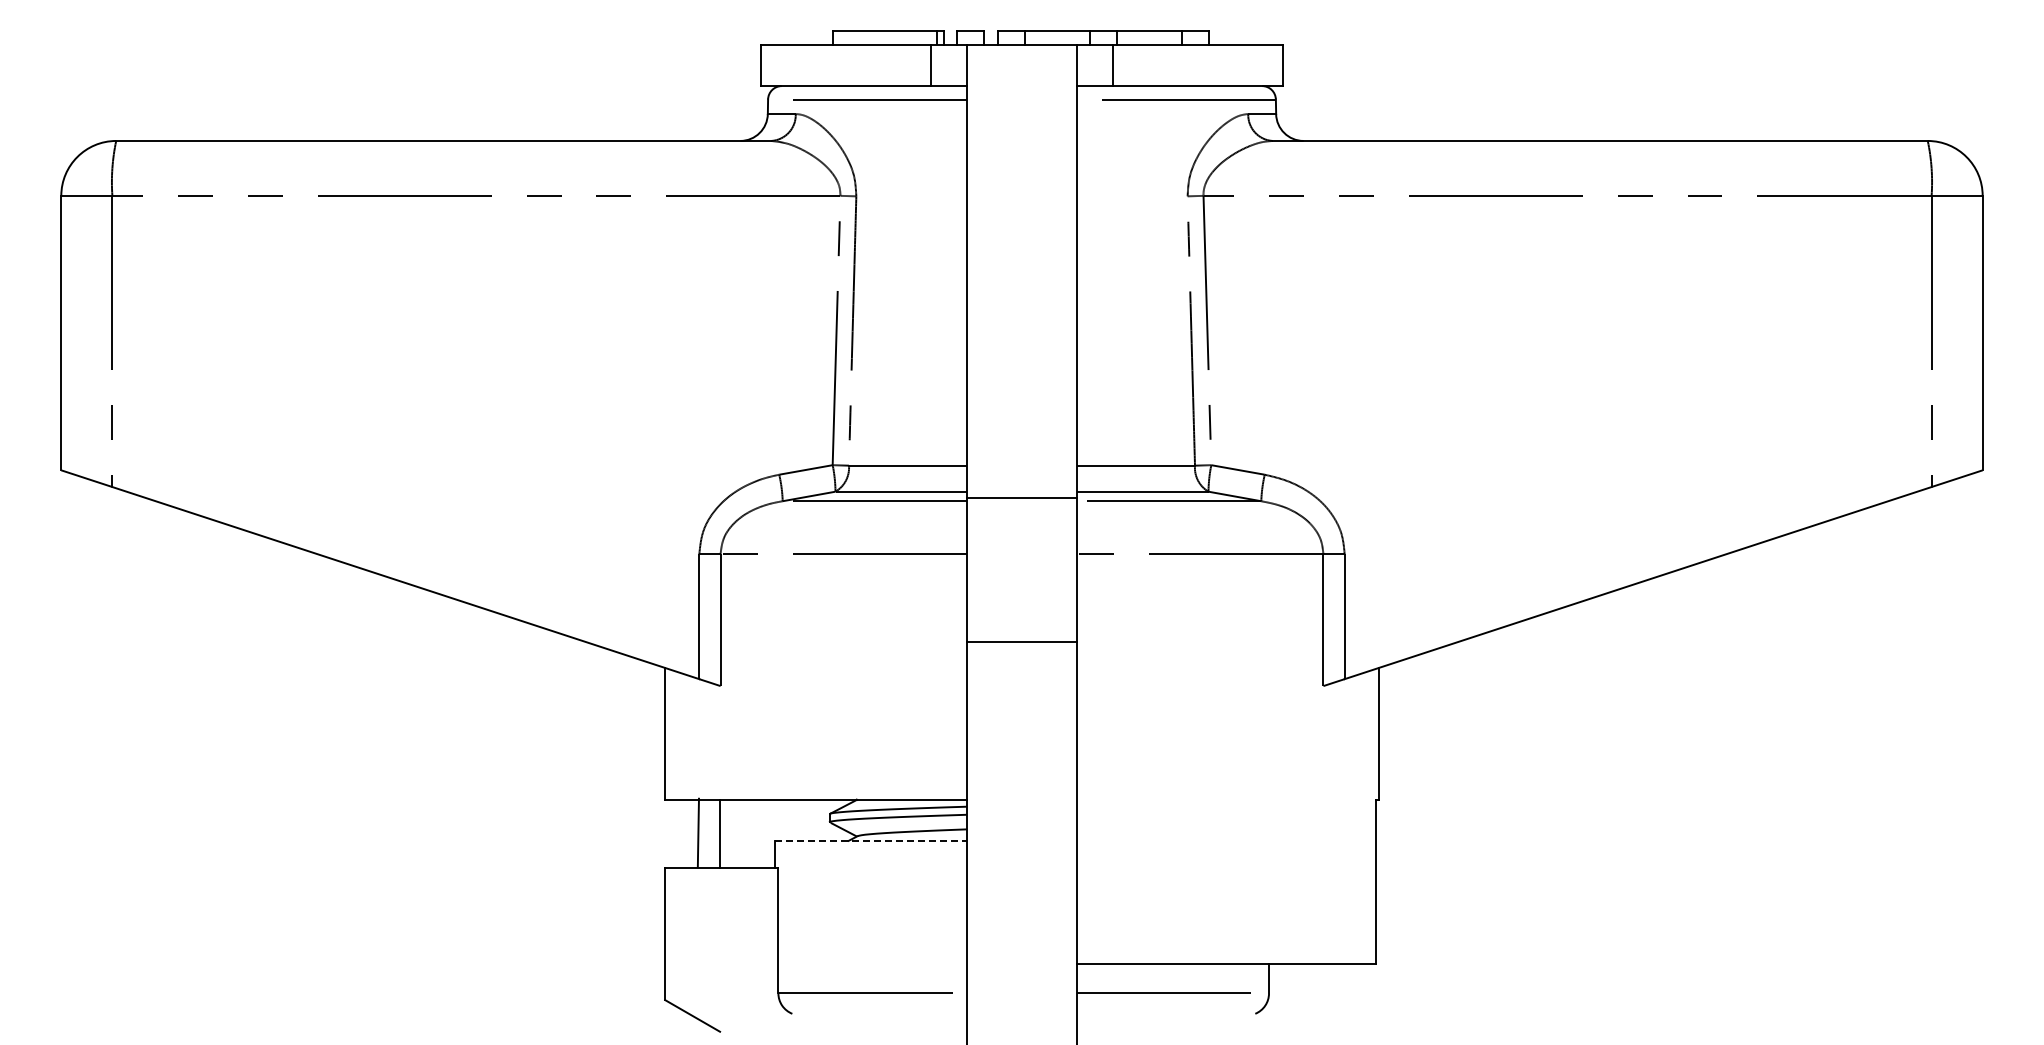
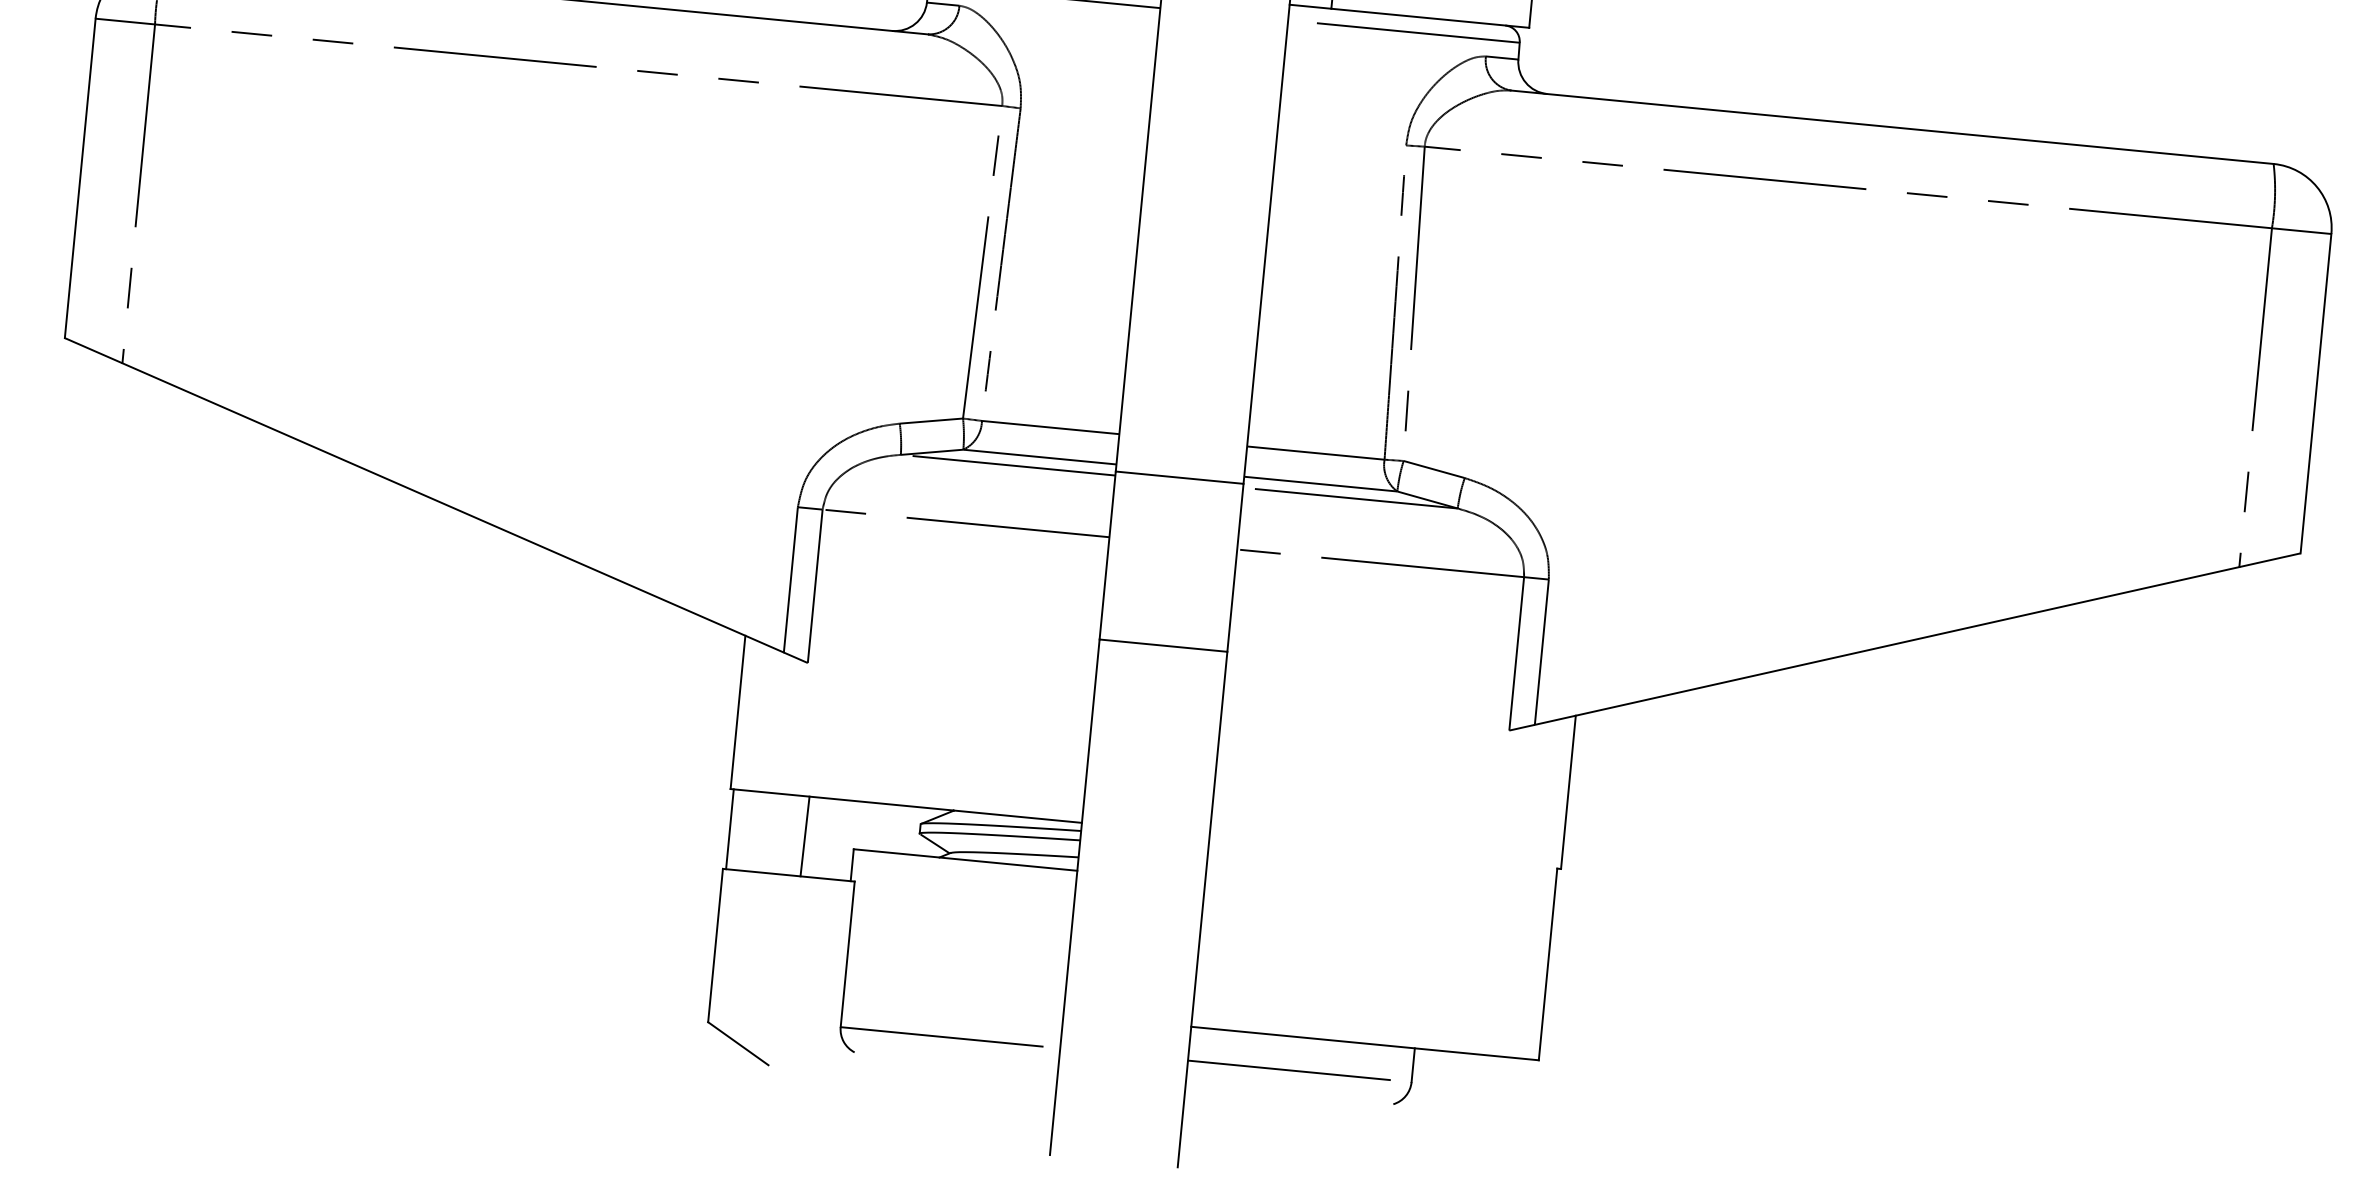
line: (697, 832) -> (804, 835), moved
line: (719, 833) -> (729, 828), moved
line: (871, 840) -> (966, 859), dashed -> solid

